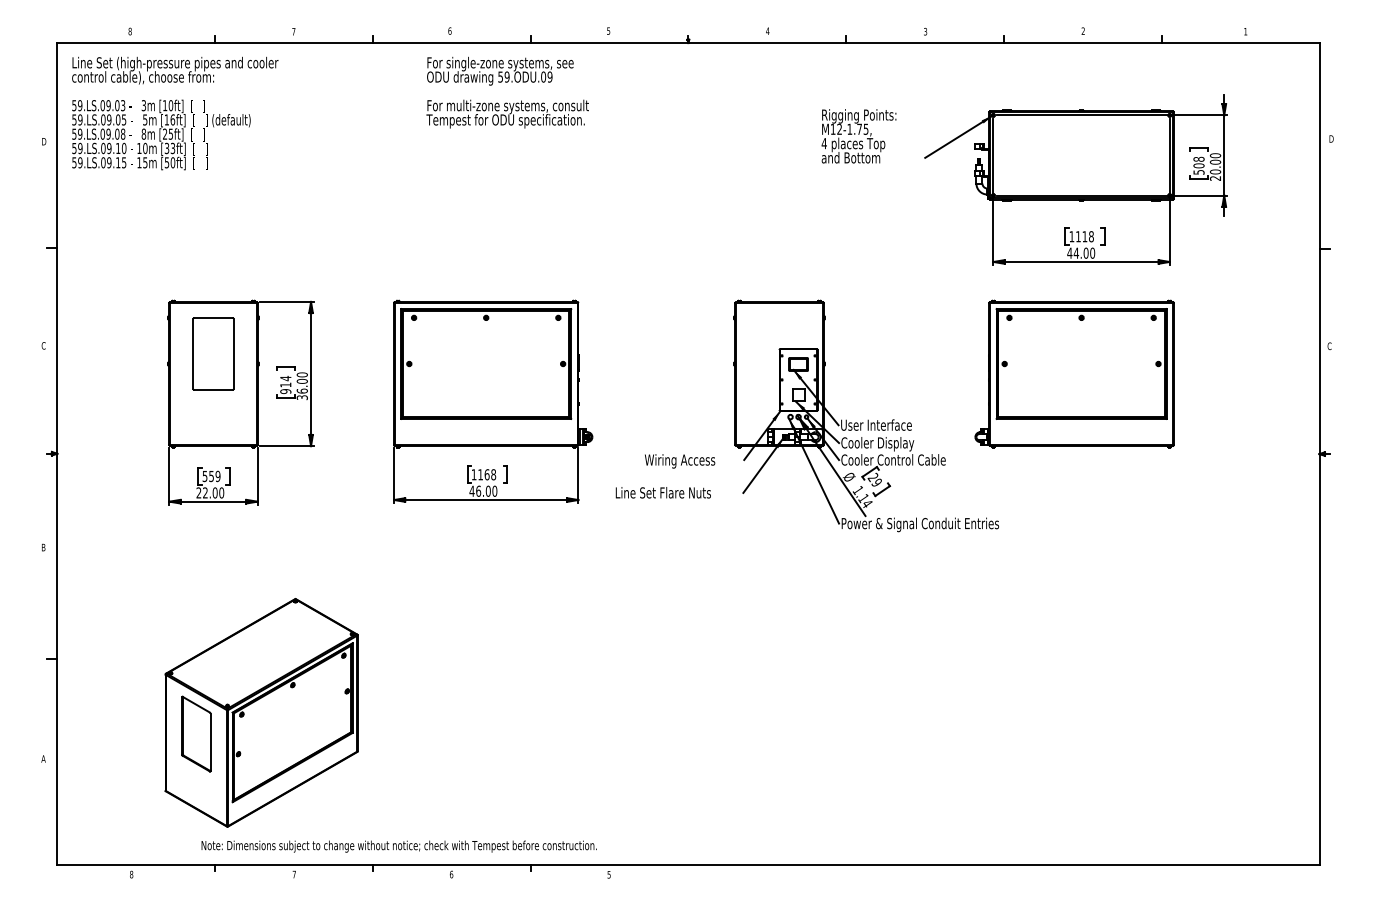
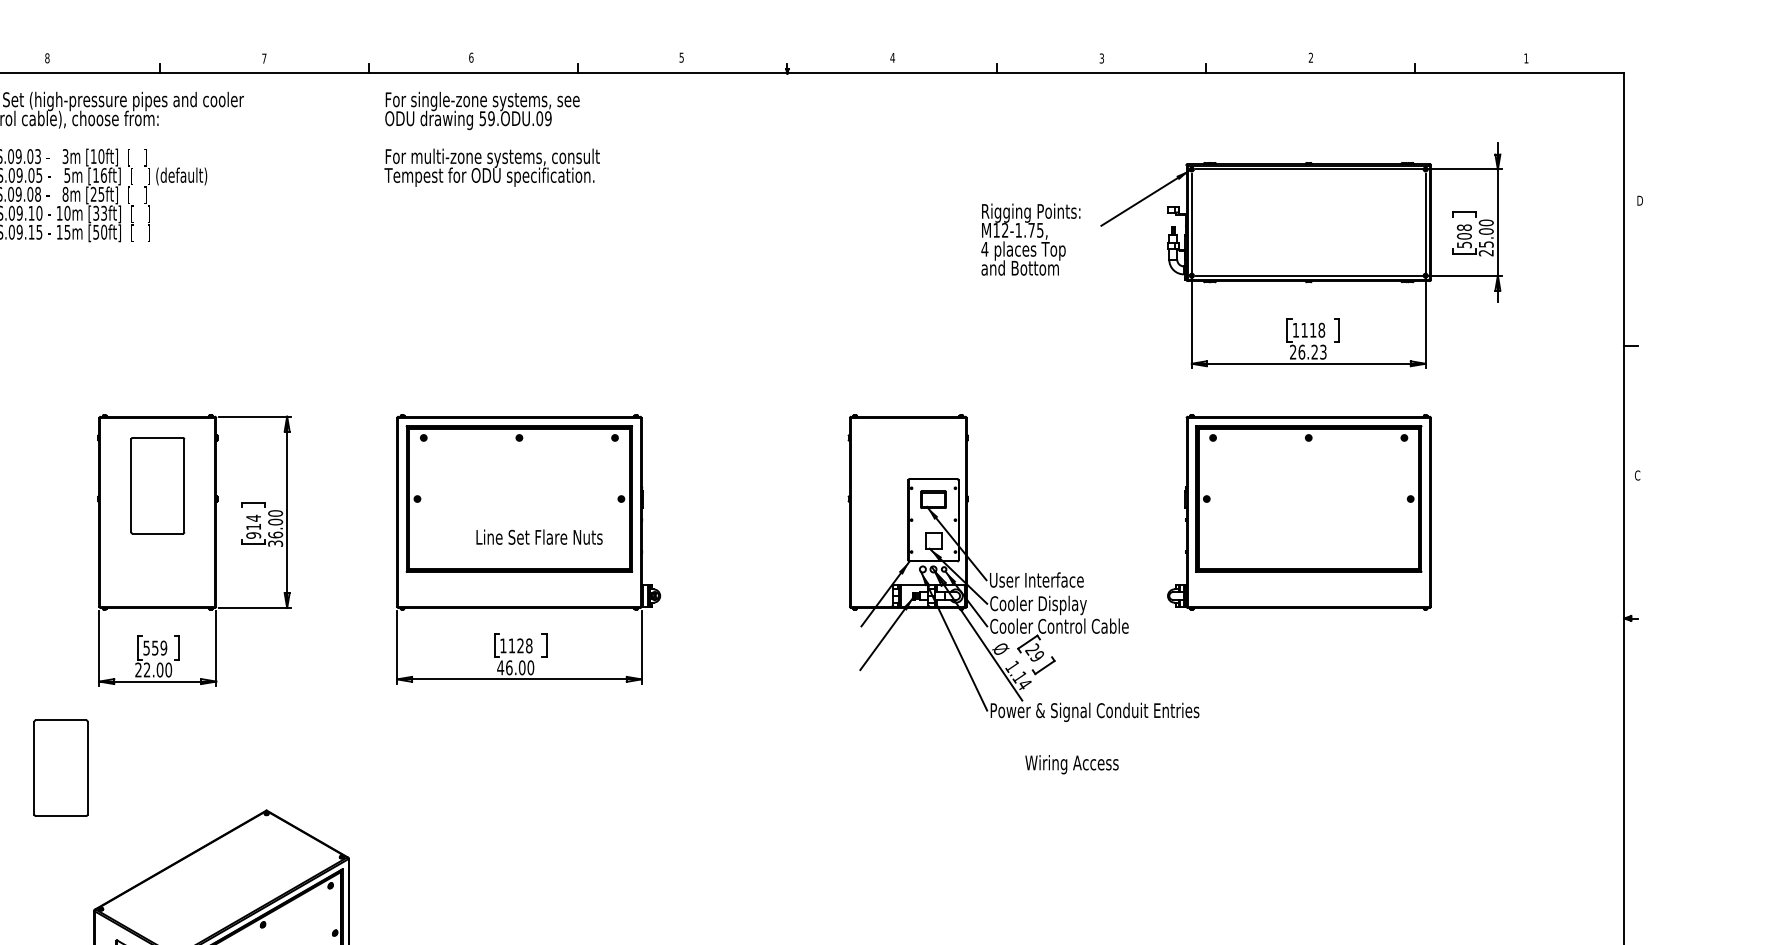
text: (507, 92) -> (491, 139), moved
text: (858, 136) -> (1030, 239), moved
text: (1215, 171) -> (1486, 243), 20.00 -> 25.00
text: (1081, 252) -> (1308, 351), 44.00 -> 26.23
text: (680, 461) -> (1072, 764), moved
text: (486, 474) -> (519, 645), 1168 -> 1128
text: (662, 492) -> (538, 536), moved
part: (140, 566) -> (61, 767), added

